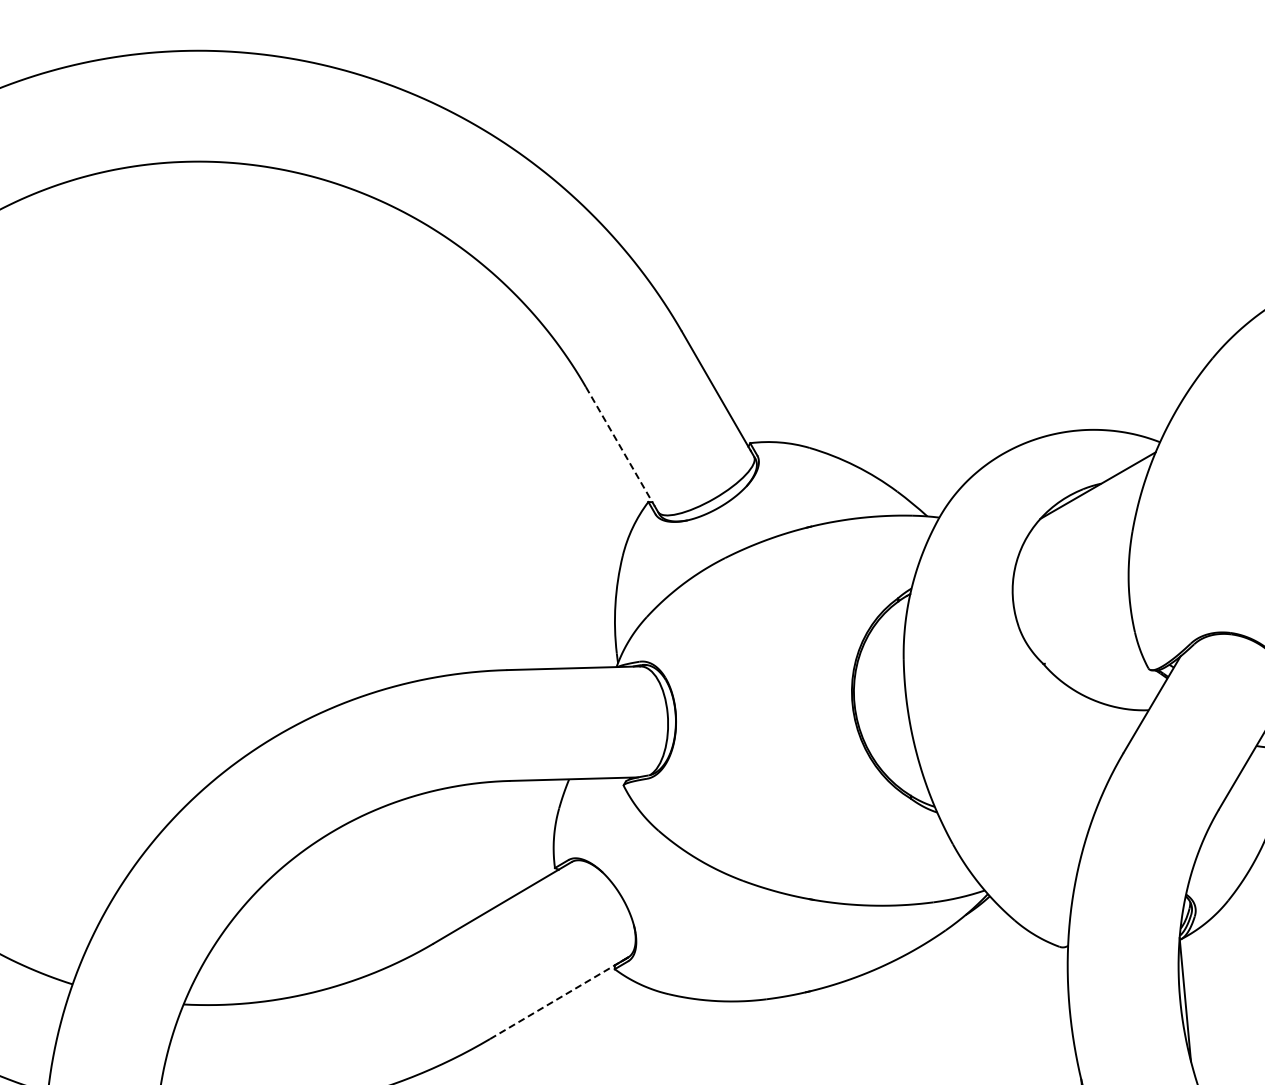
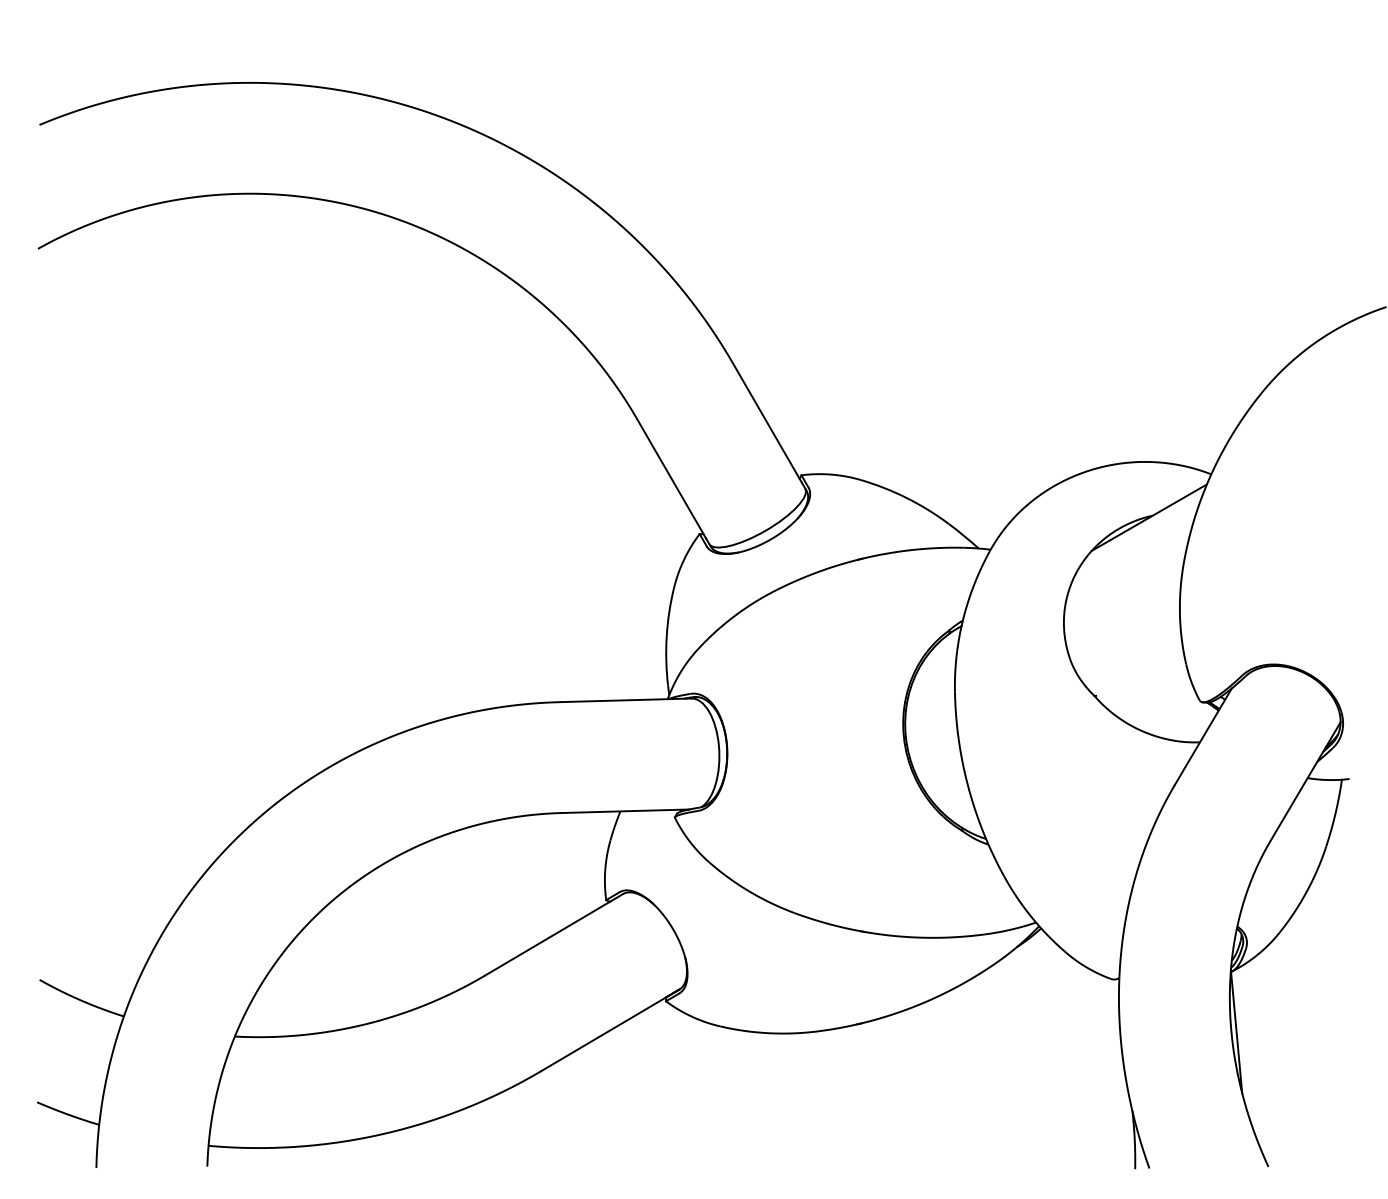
line: (620, 446) -> (671, 478), dashed -> solid
line: (560, 997) -> (611, 1029), dashed -> solid

